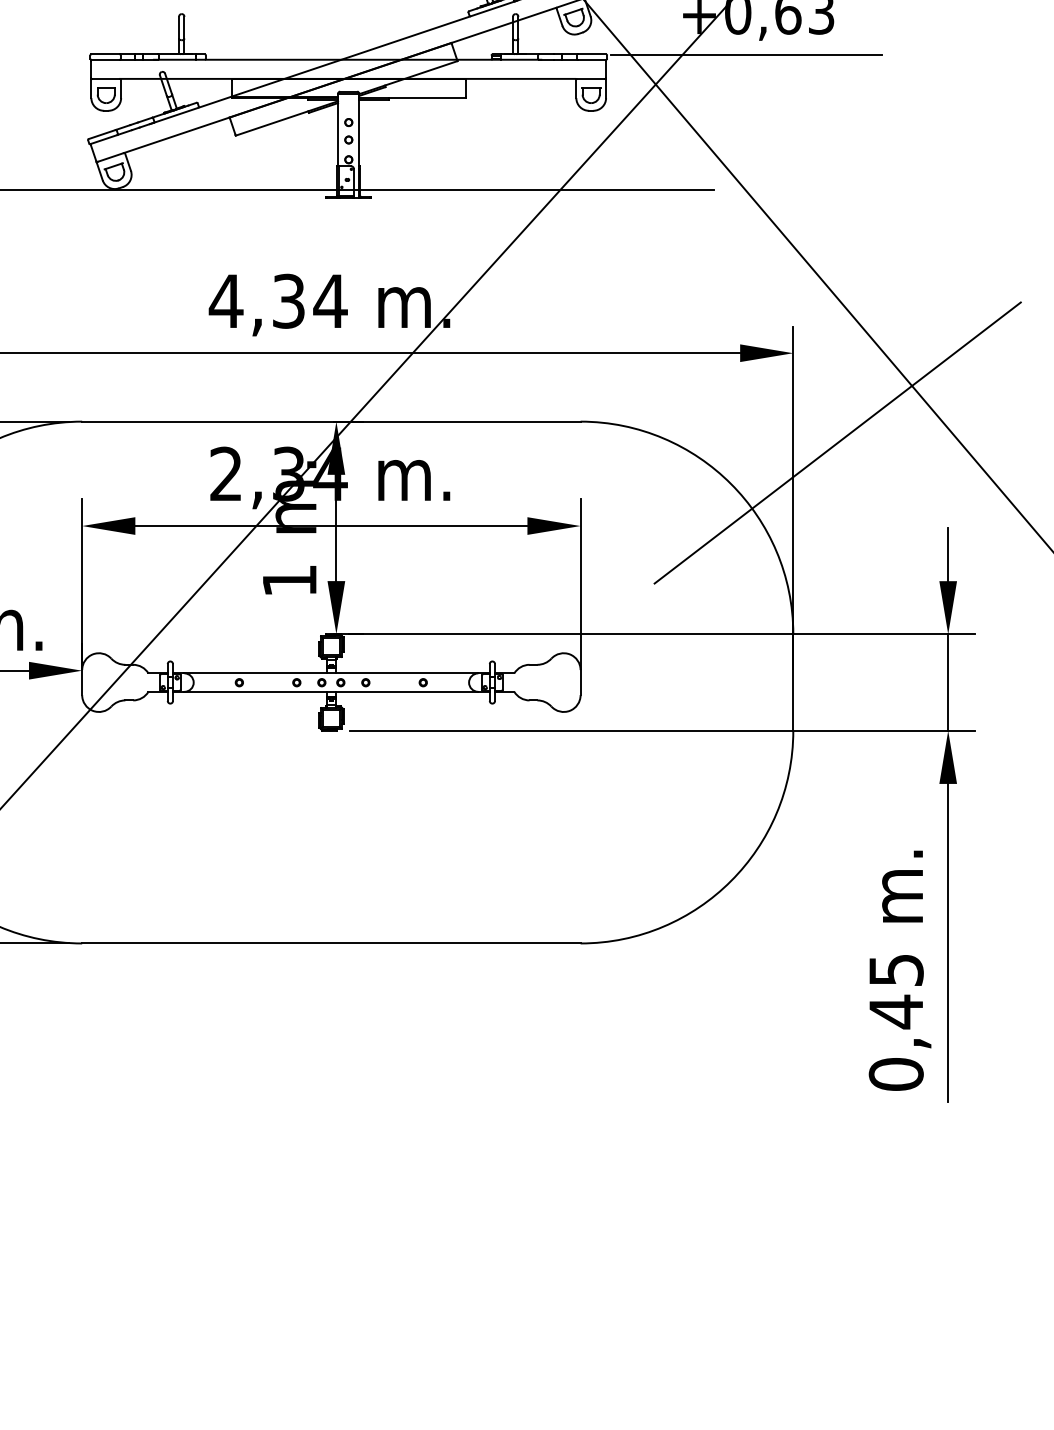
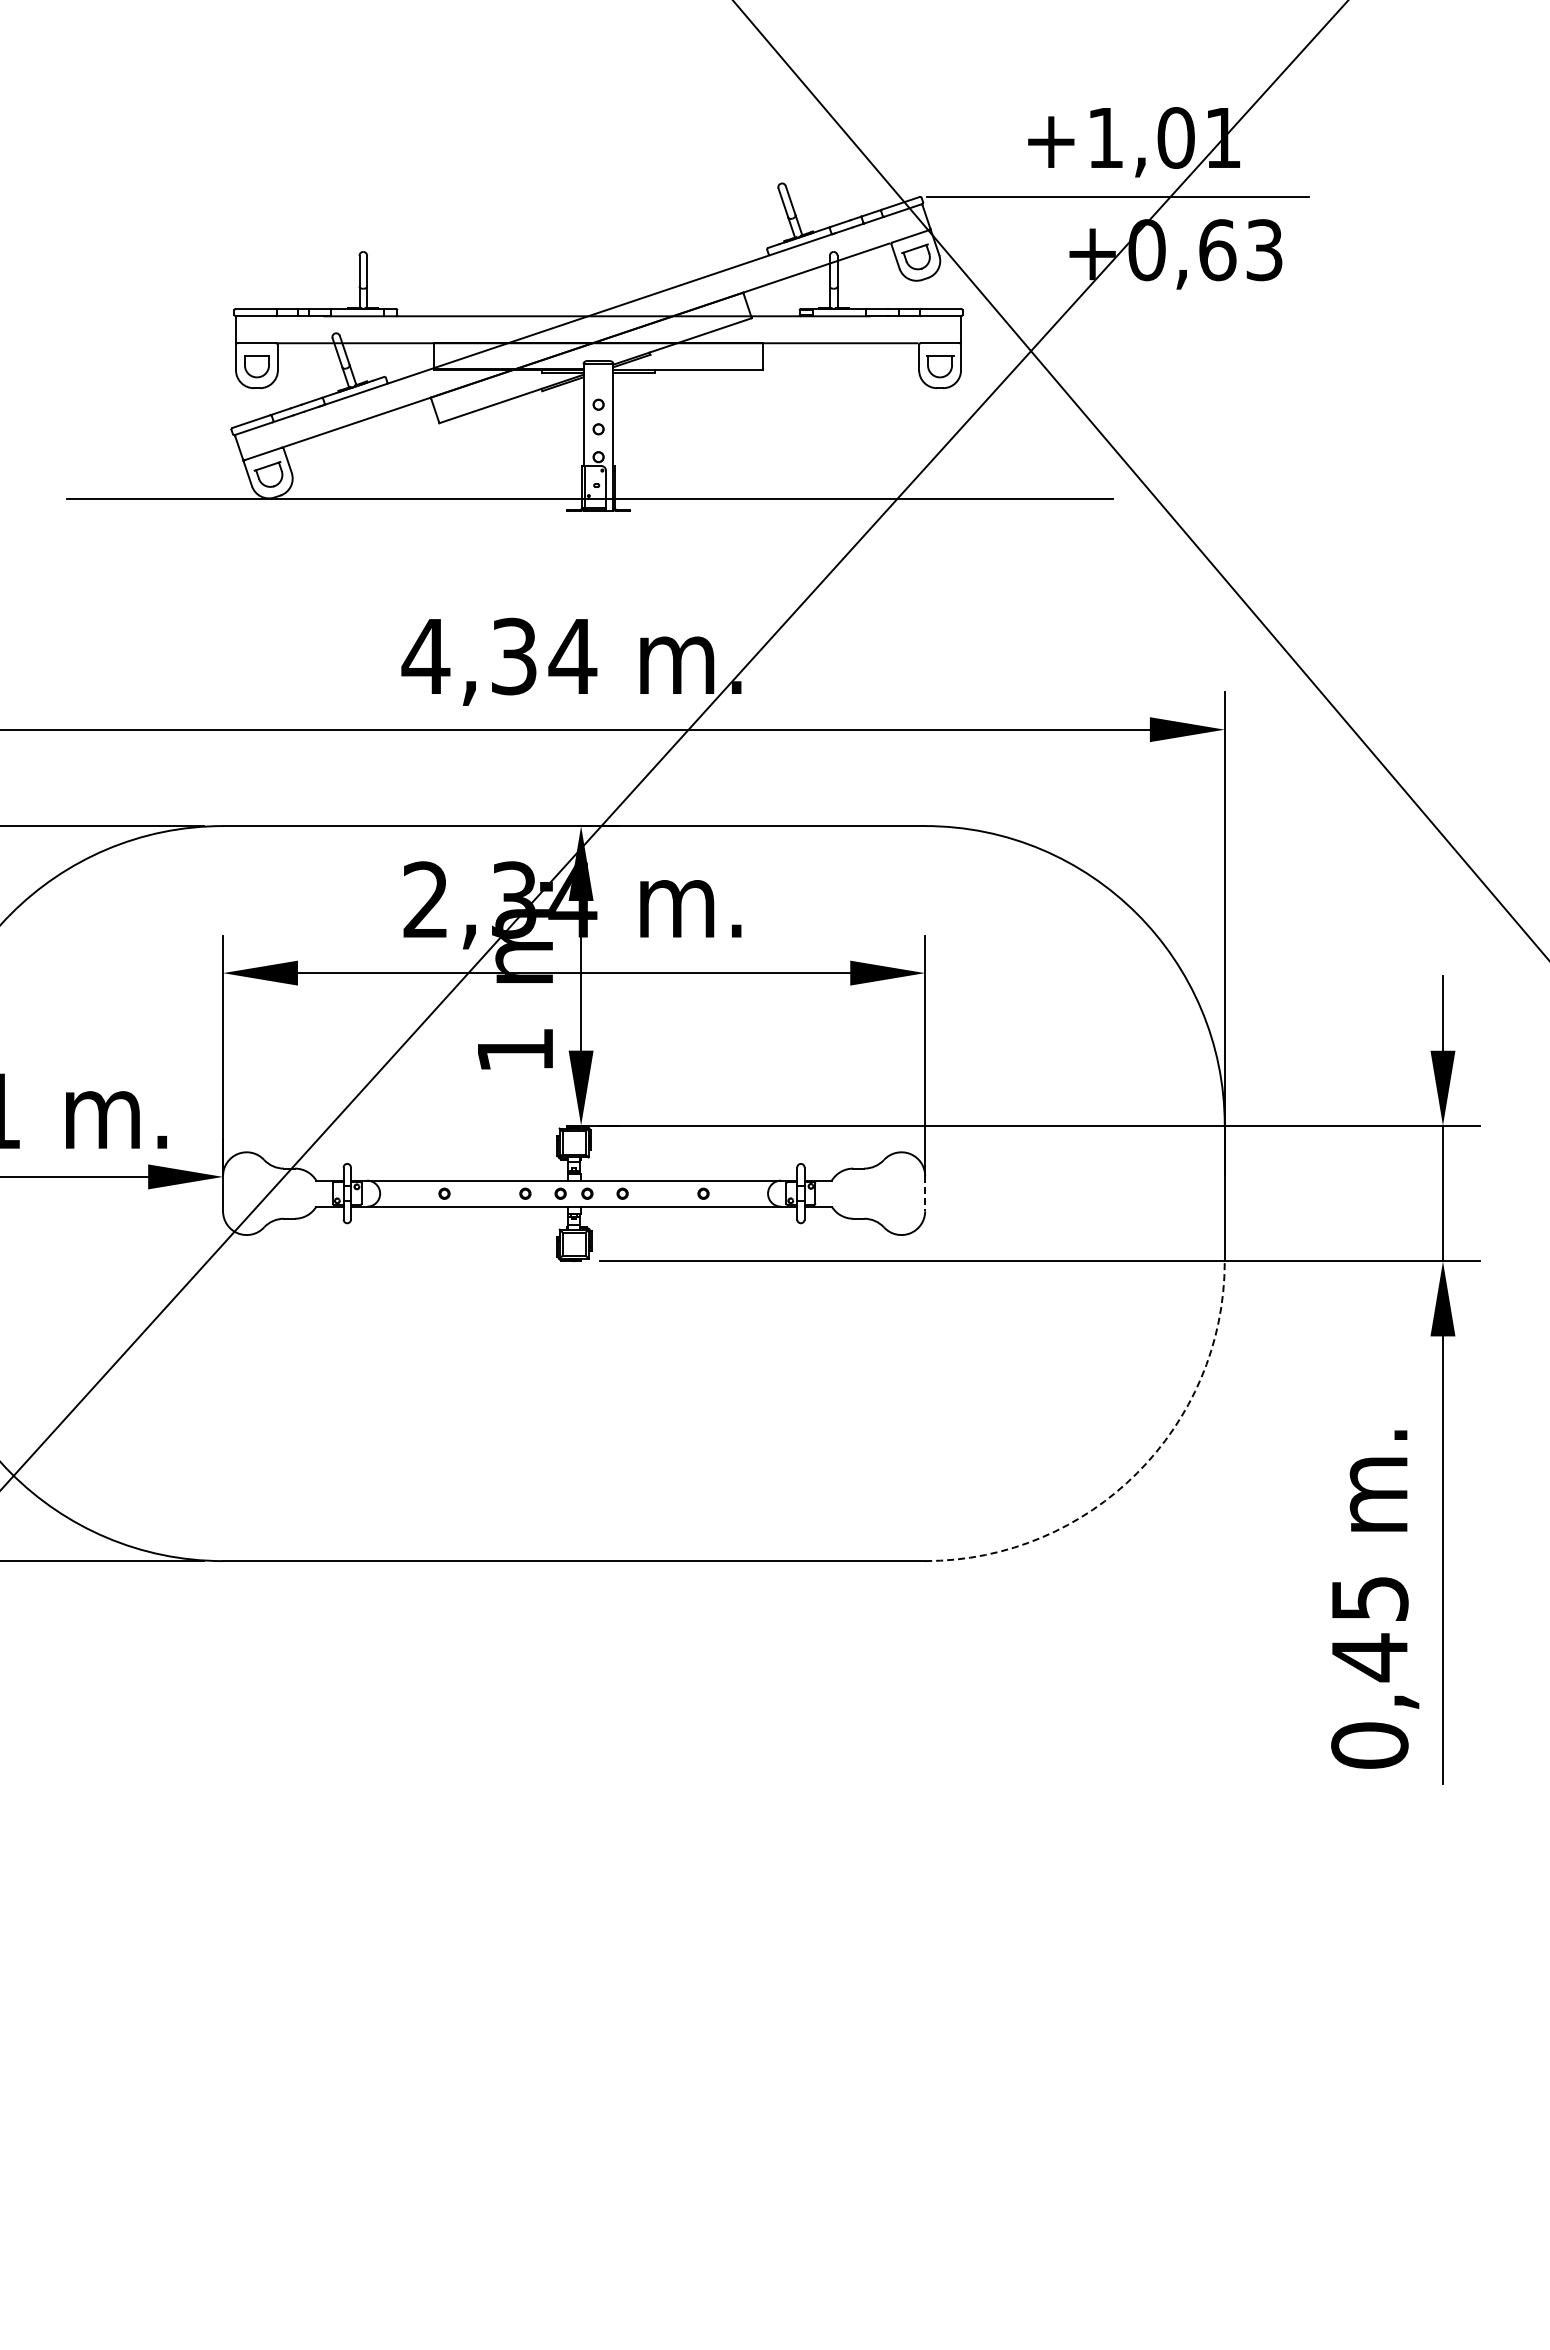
line: (746, 54) -> (1159, 309), removed
line: (837, 443) -> (1287, 856), removed
line: (580, 682) -> (925, 1193), solid -> dashed
arc: (731, 881) -> (1137, 1473), solid -> dashed

